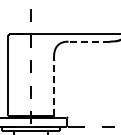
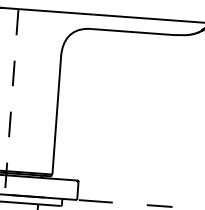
line: (88, 41) -> (132, 31), dashed -> solid
line: (54, 85) -> (57, 114), dashed -> solid

